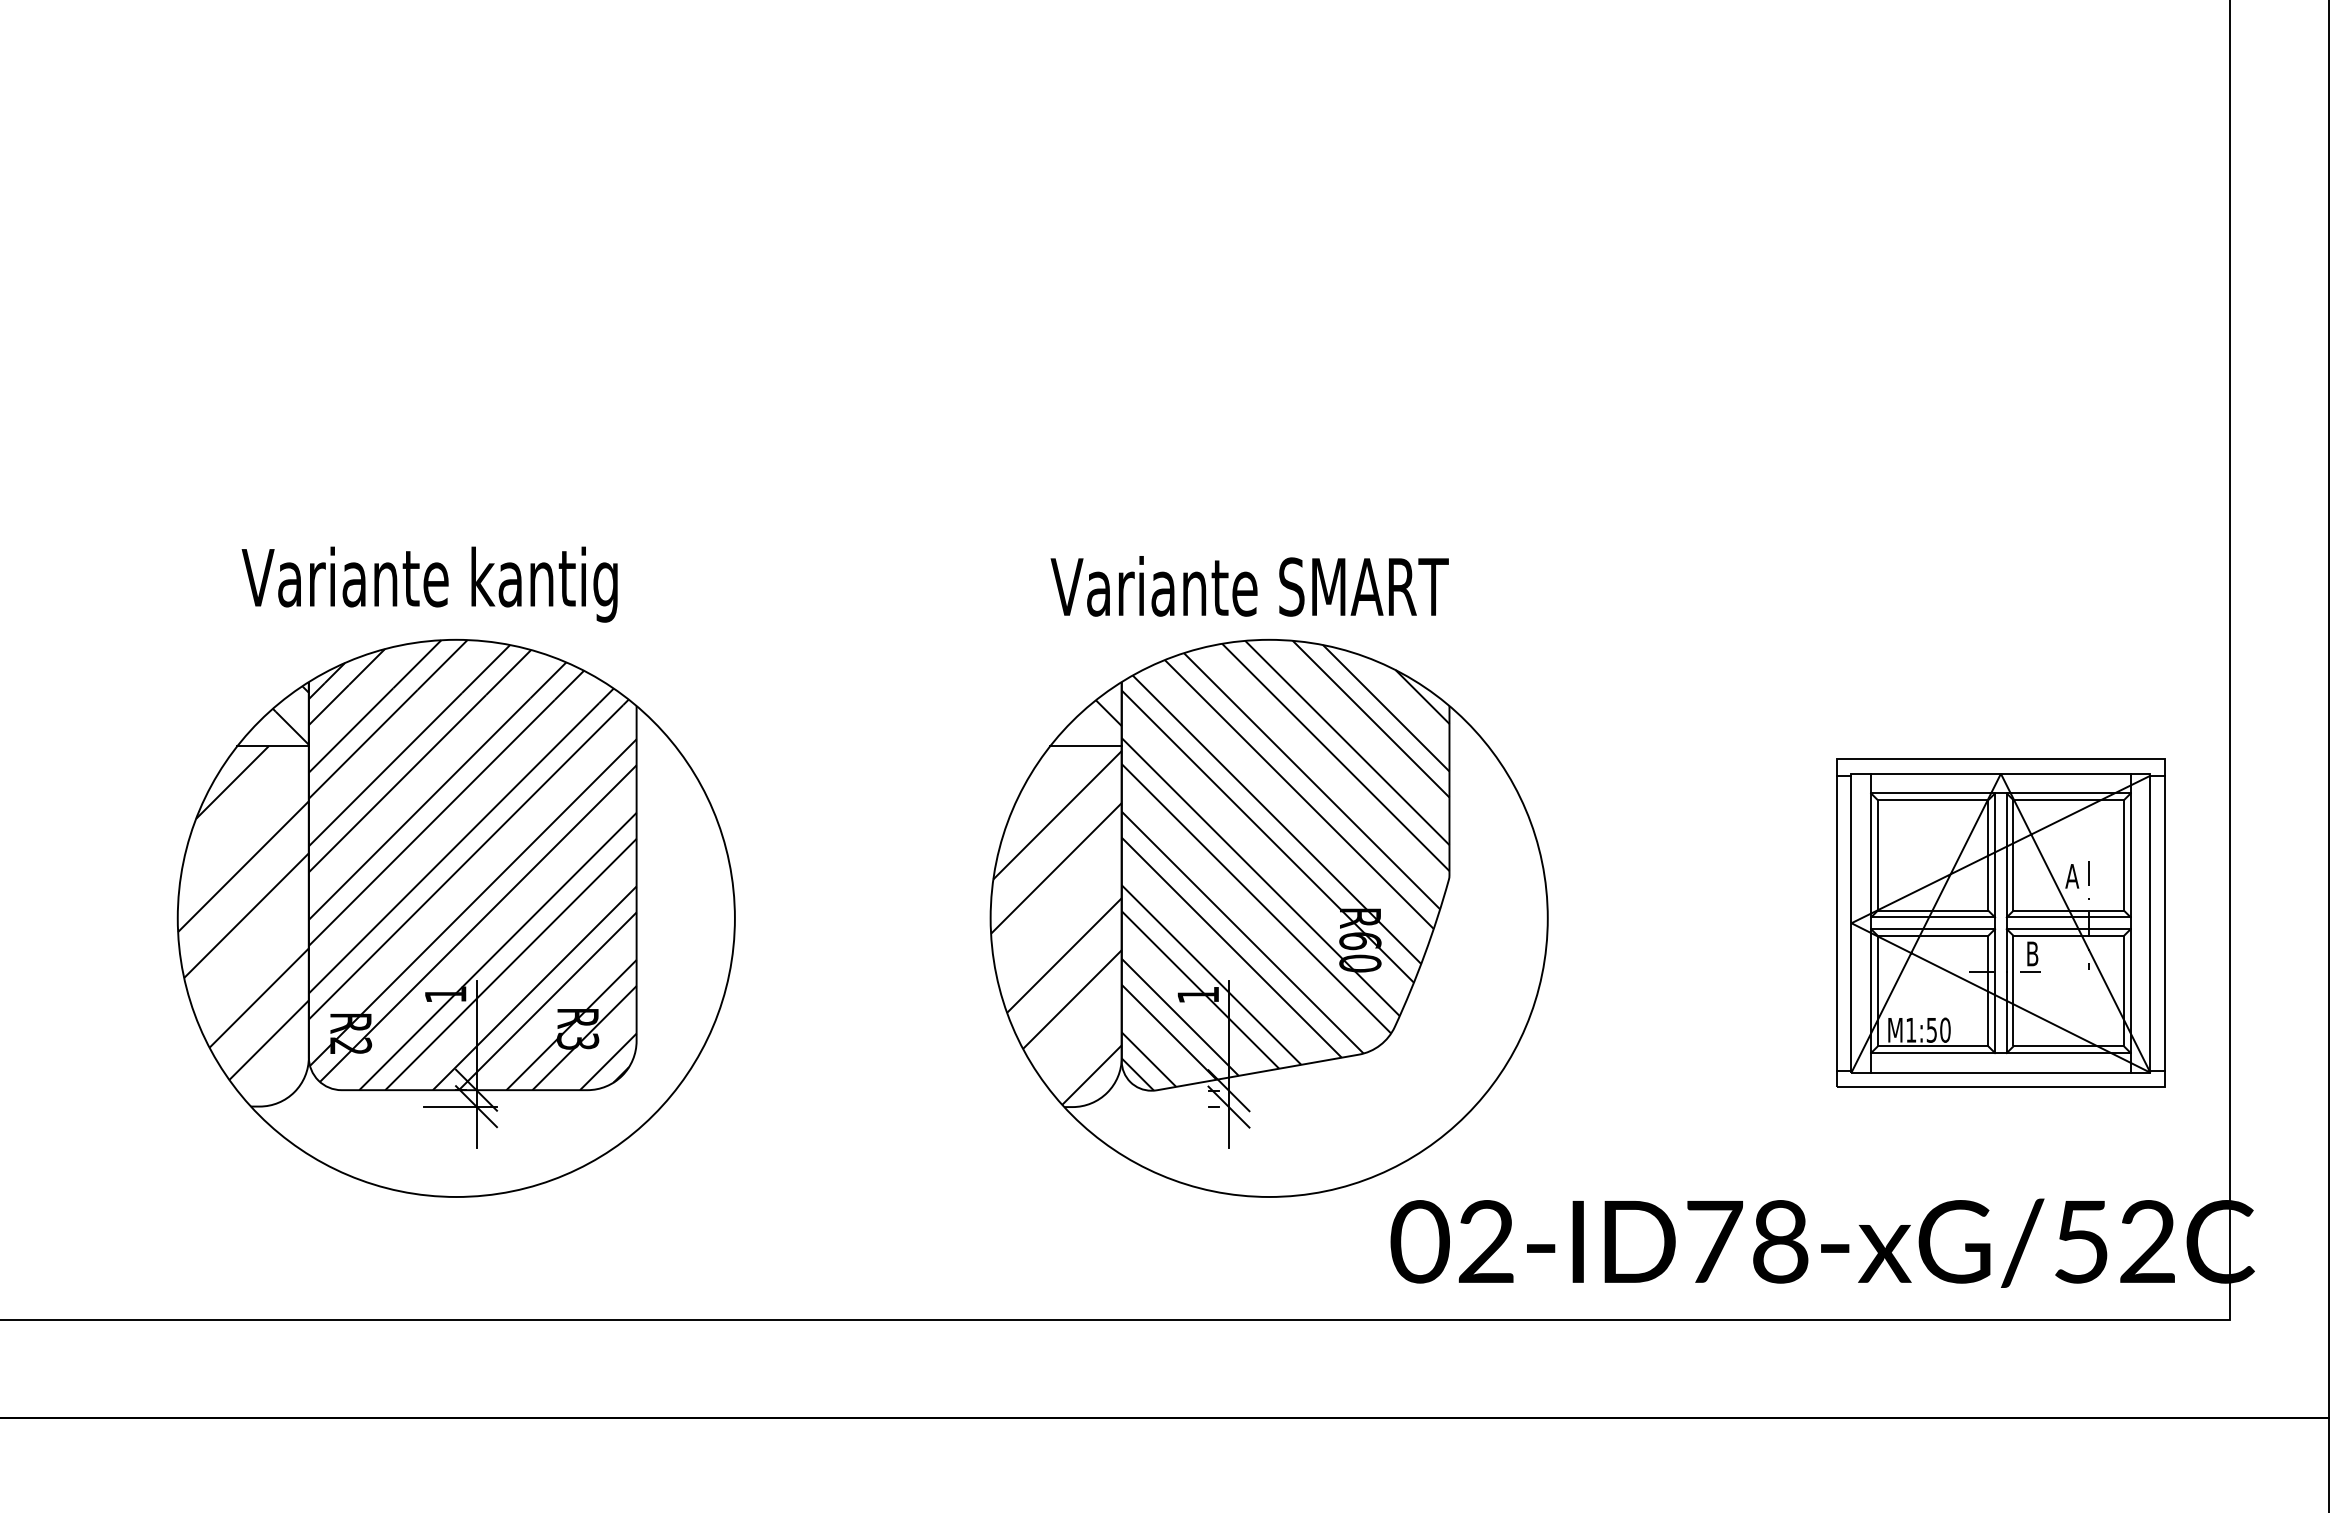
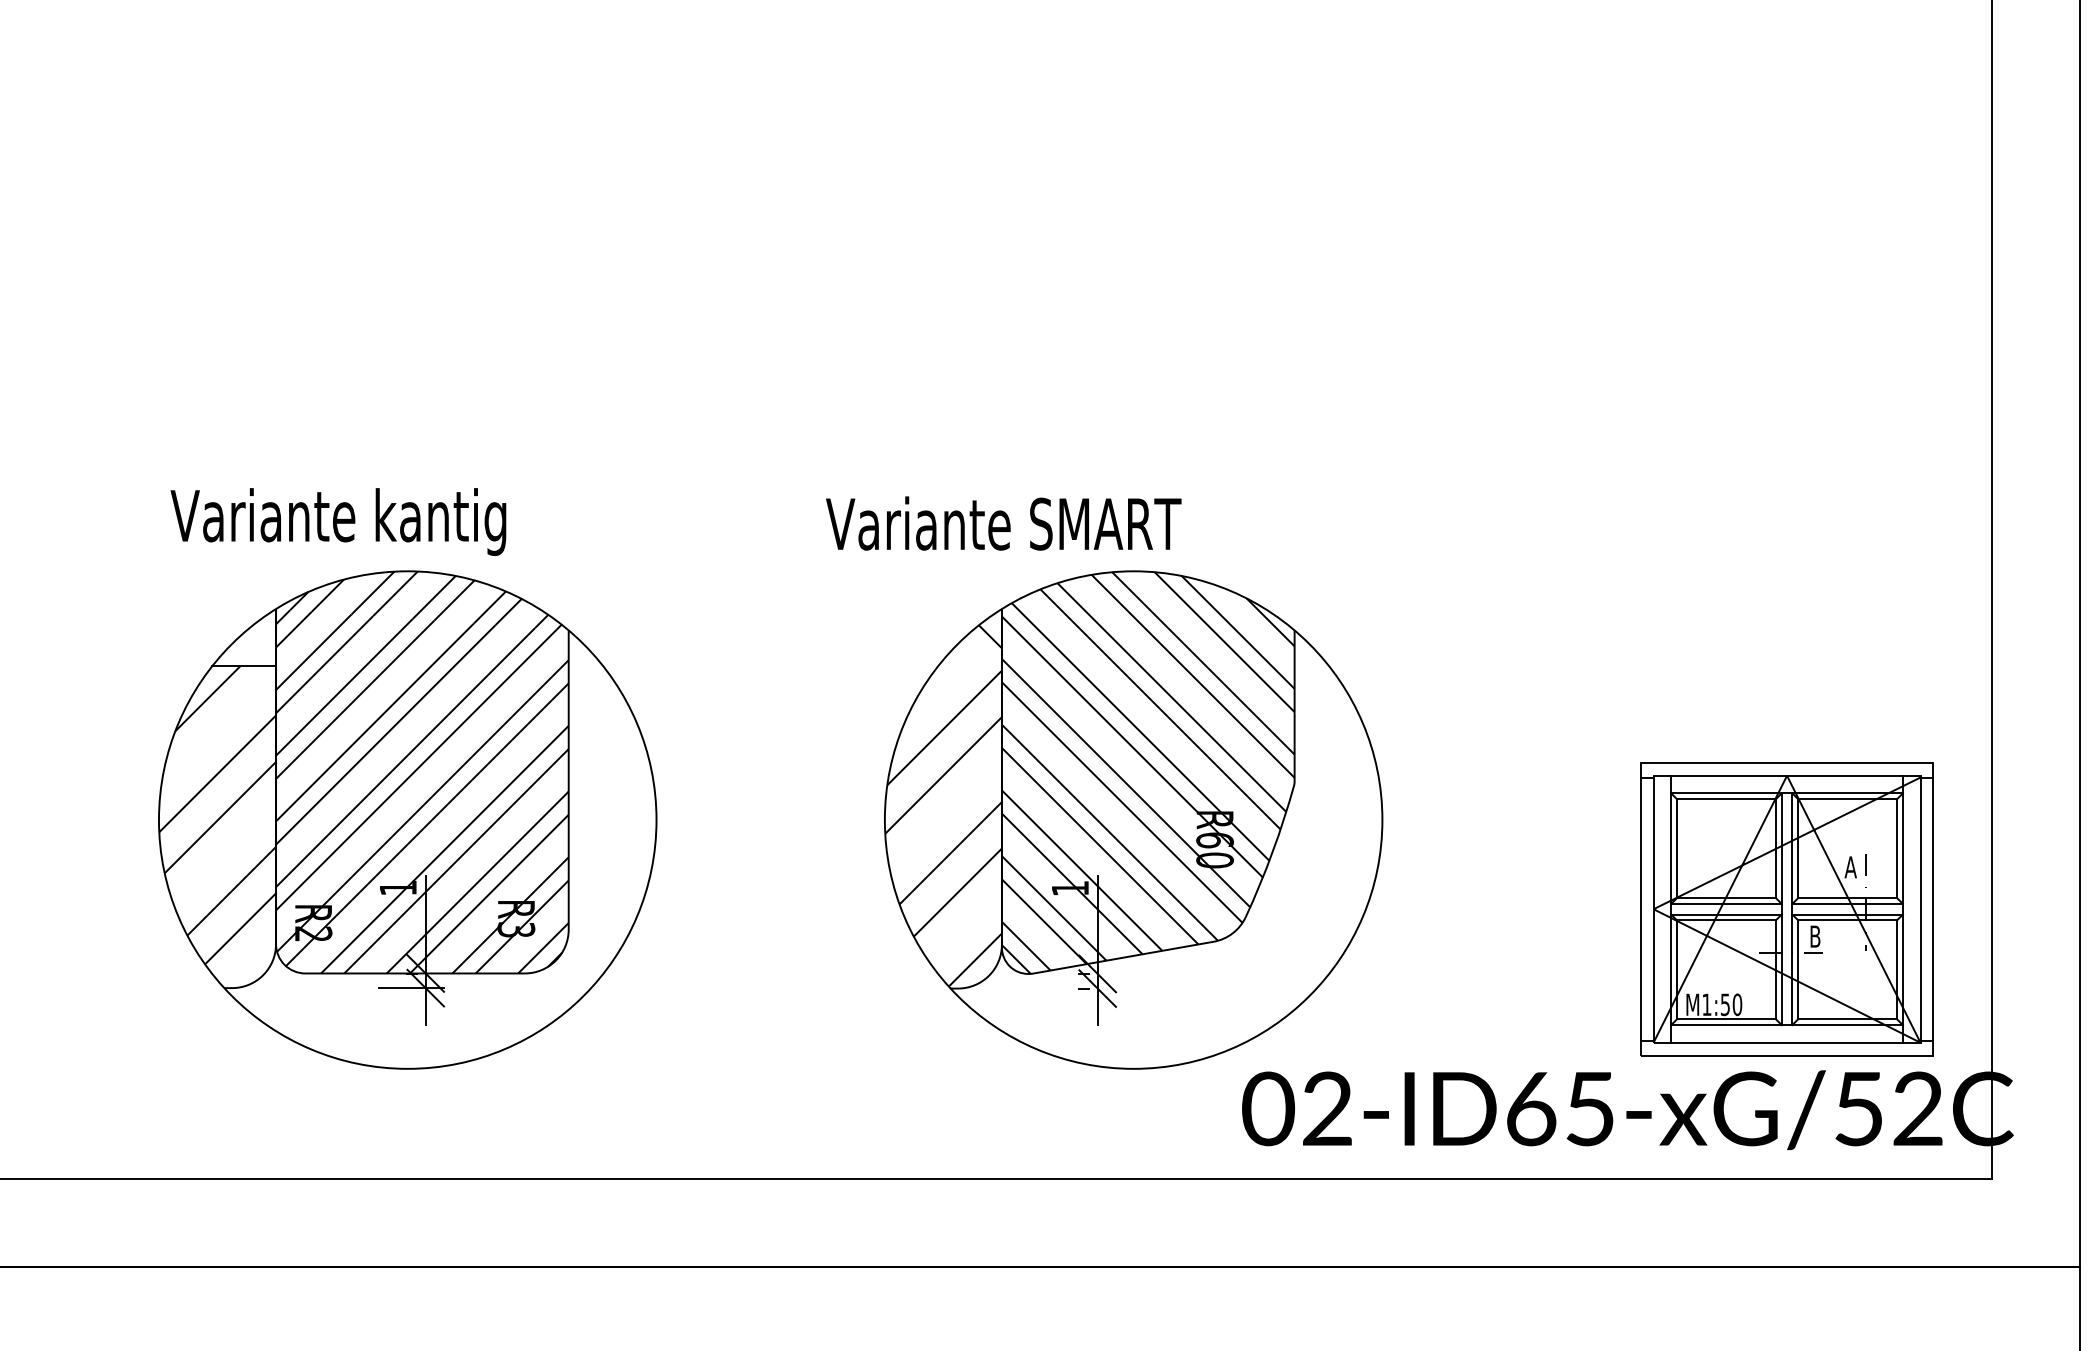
text: (429, 584) -> (338, 521), moved
text: (1249, 586) -> (1003, 523), moved
hatch: (290, 715) -> (259, 638), removed
line: (1085, 746) -> (969, 666), removed
part: (2000, 922) -> (1786, 908), moved
text: (1747, 1241) -> (1560, 1108), 02-ID78-xG/52C -> 02-ID65-xG/52C

